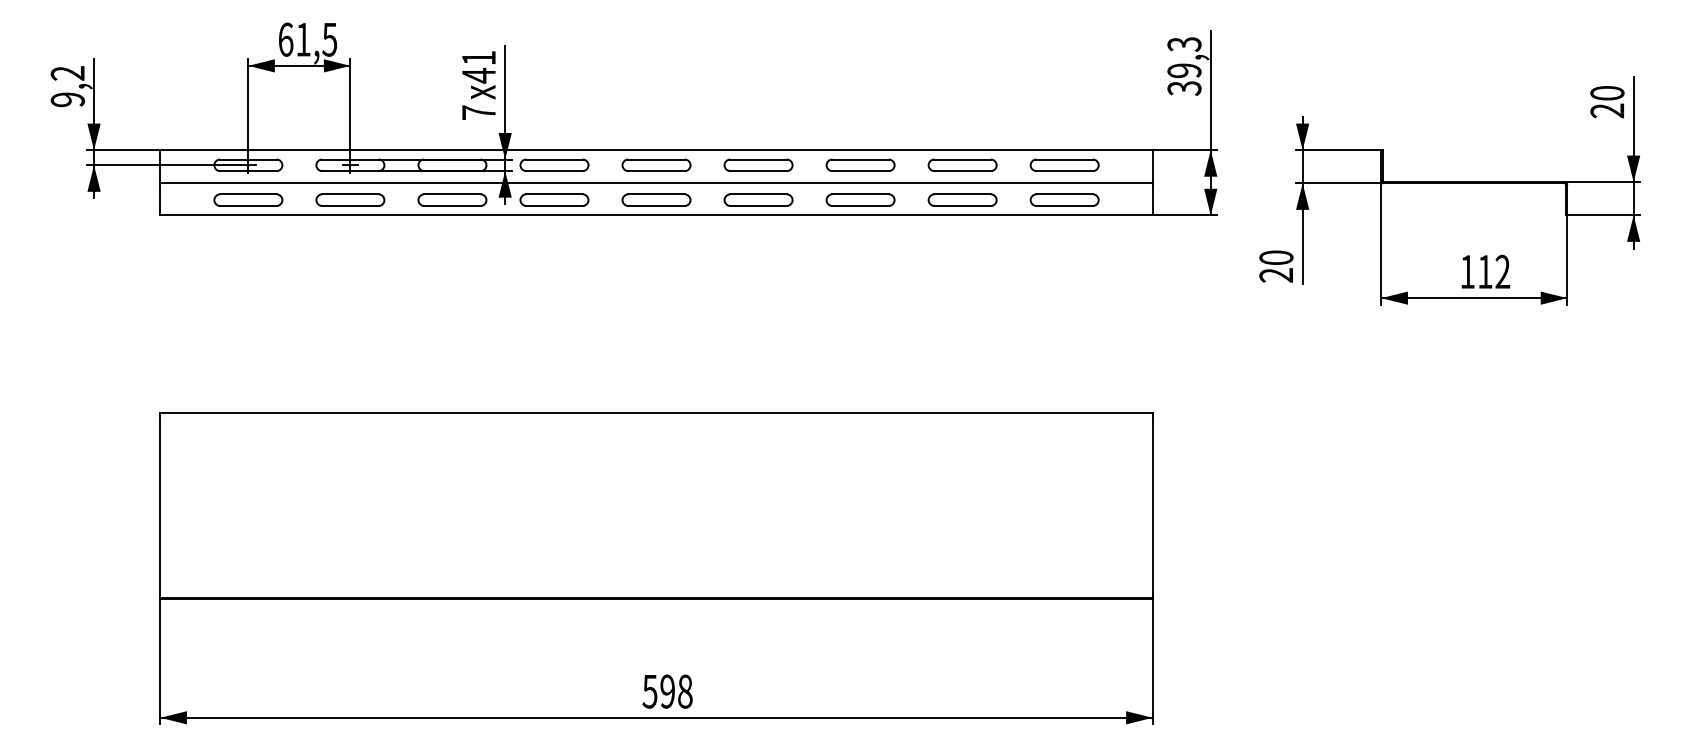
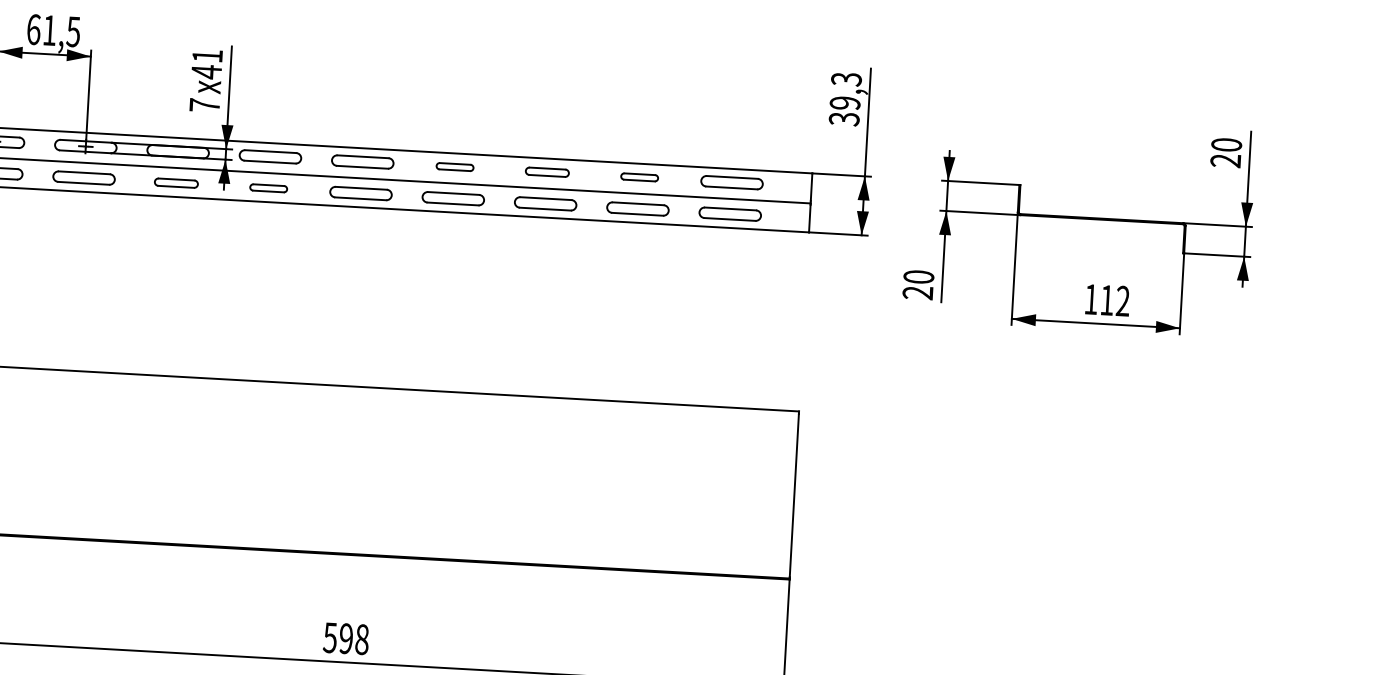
part: (758, 164) -> (455, 166), size x0.6
part: (860, 164) -> (547, 171), size x0.7
part: (962, 164) -> (639, 176), size x0.6
part: (452, 199) -> (176, 182), size x0.7
part: (554, 199) -> (268, 187), size x0.6

